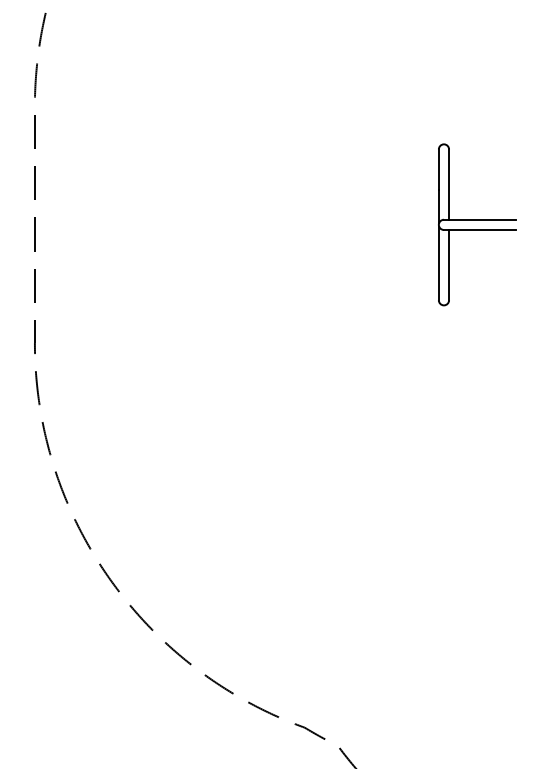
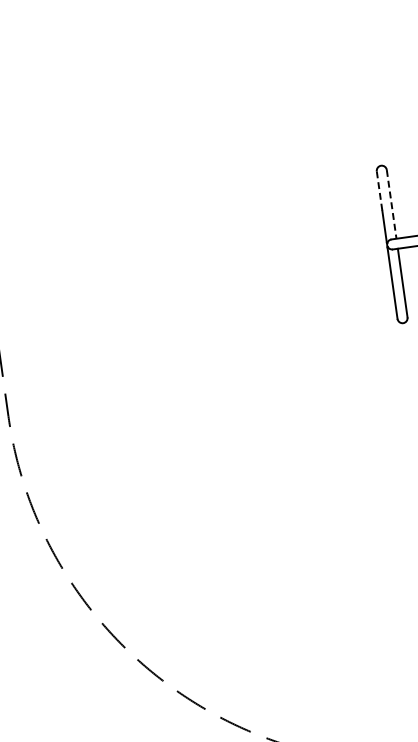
line: (438, 170) -> (379, 192), solid -> dashed
line: (449, 185) -> (392, 205), solid -> dashed

